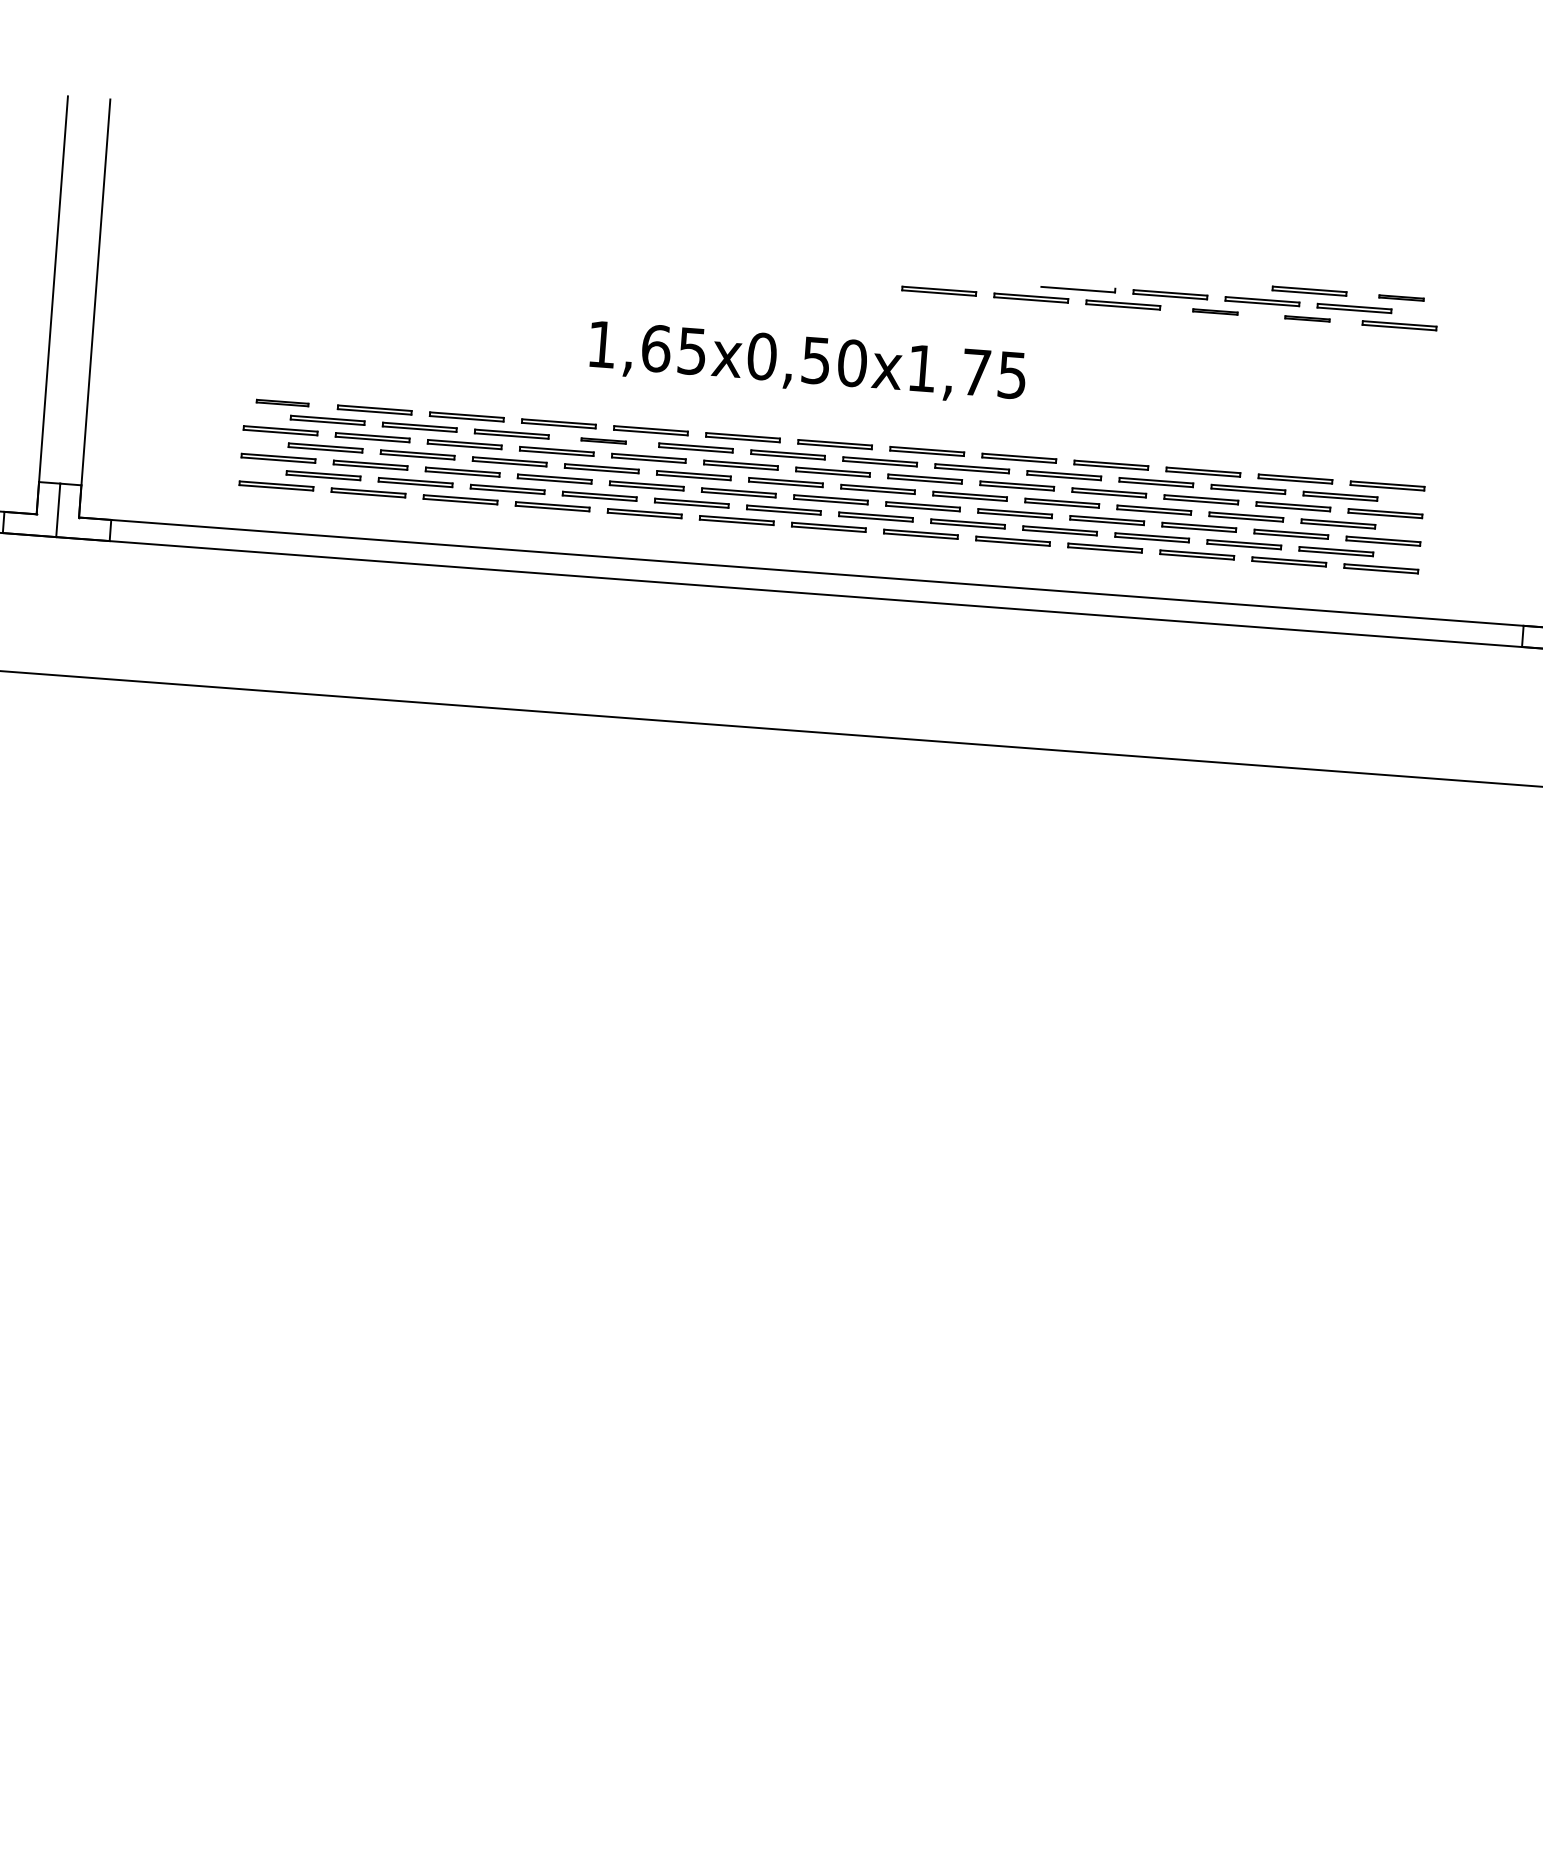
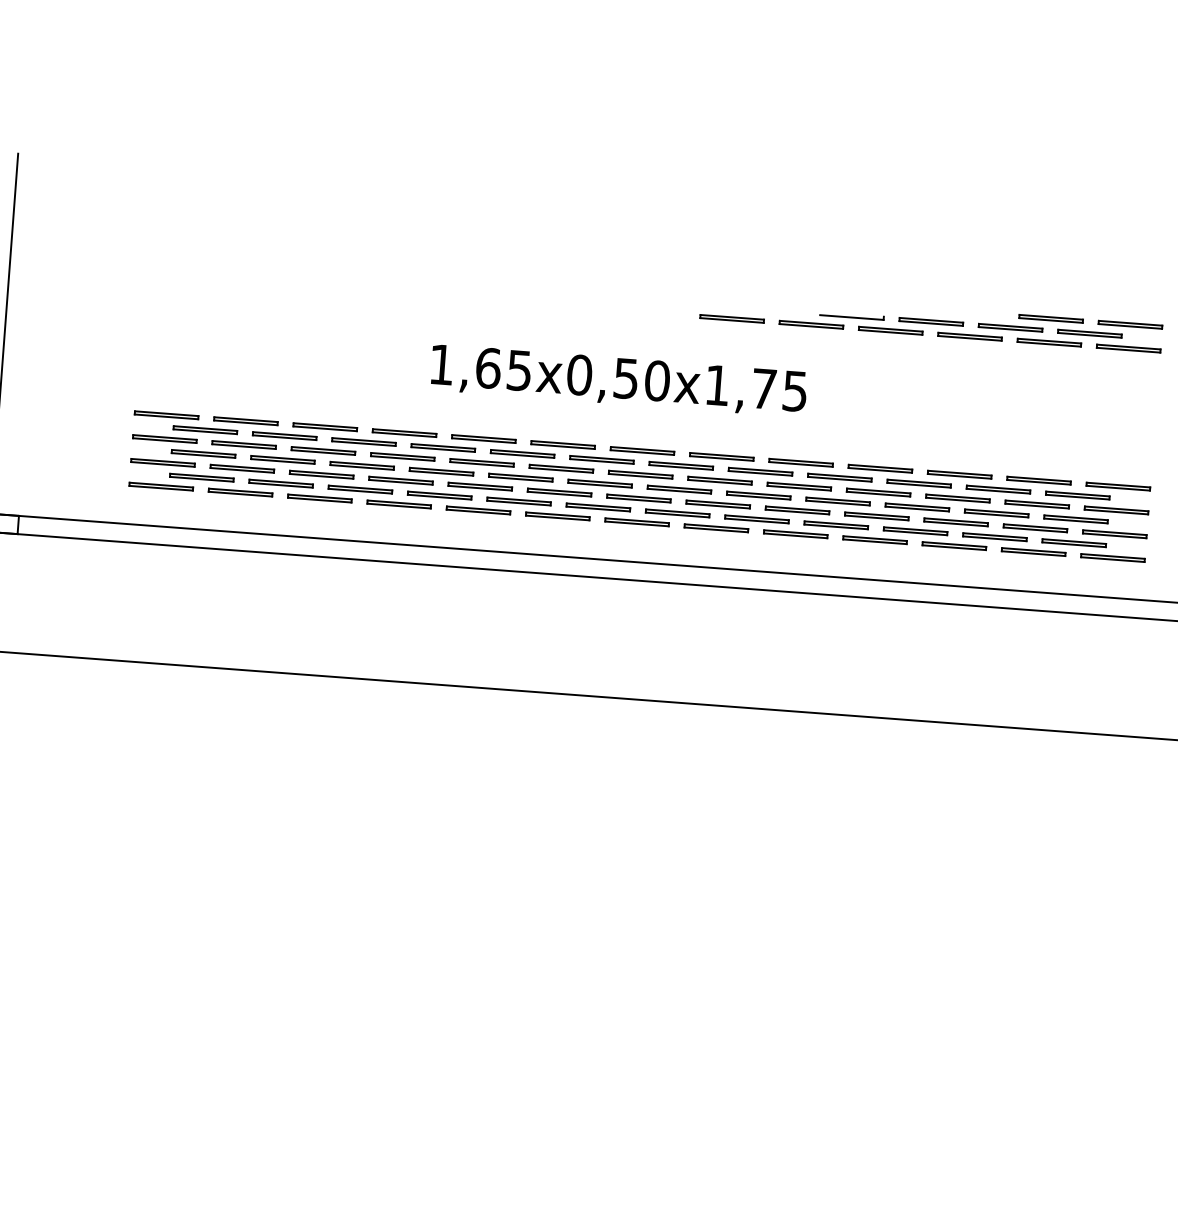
part: (1401, 297) -> (1130, 324), size x1.67
part: (1215, 311) -> (970, 336), size x1.67
part: (1307, 318) -> (1049, 342), size x1.67
part: (282, 402) -> (166, 414), size x1.43
part: (603, 440) -> (442, 447), size x1.67

